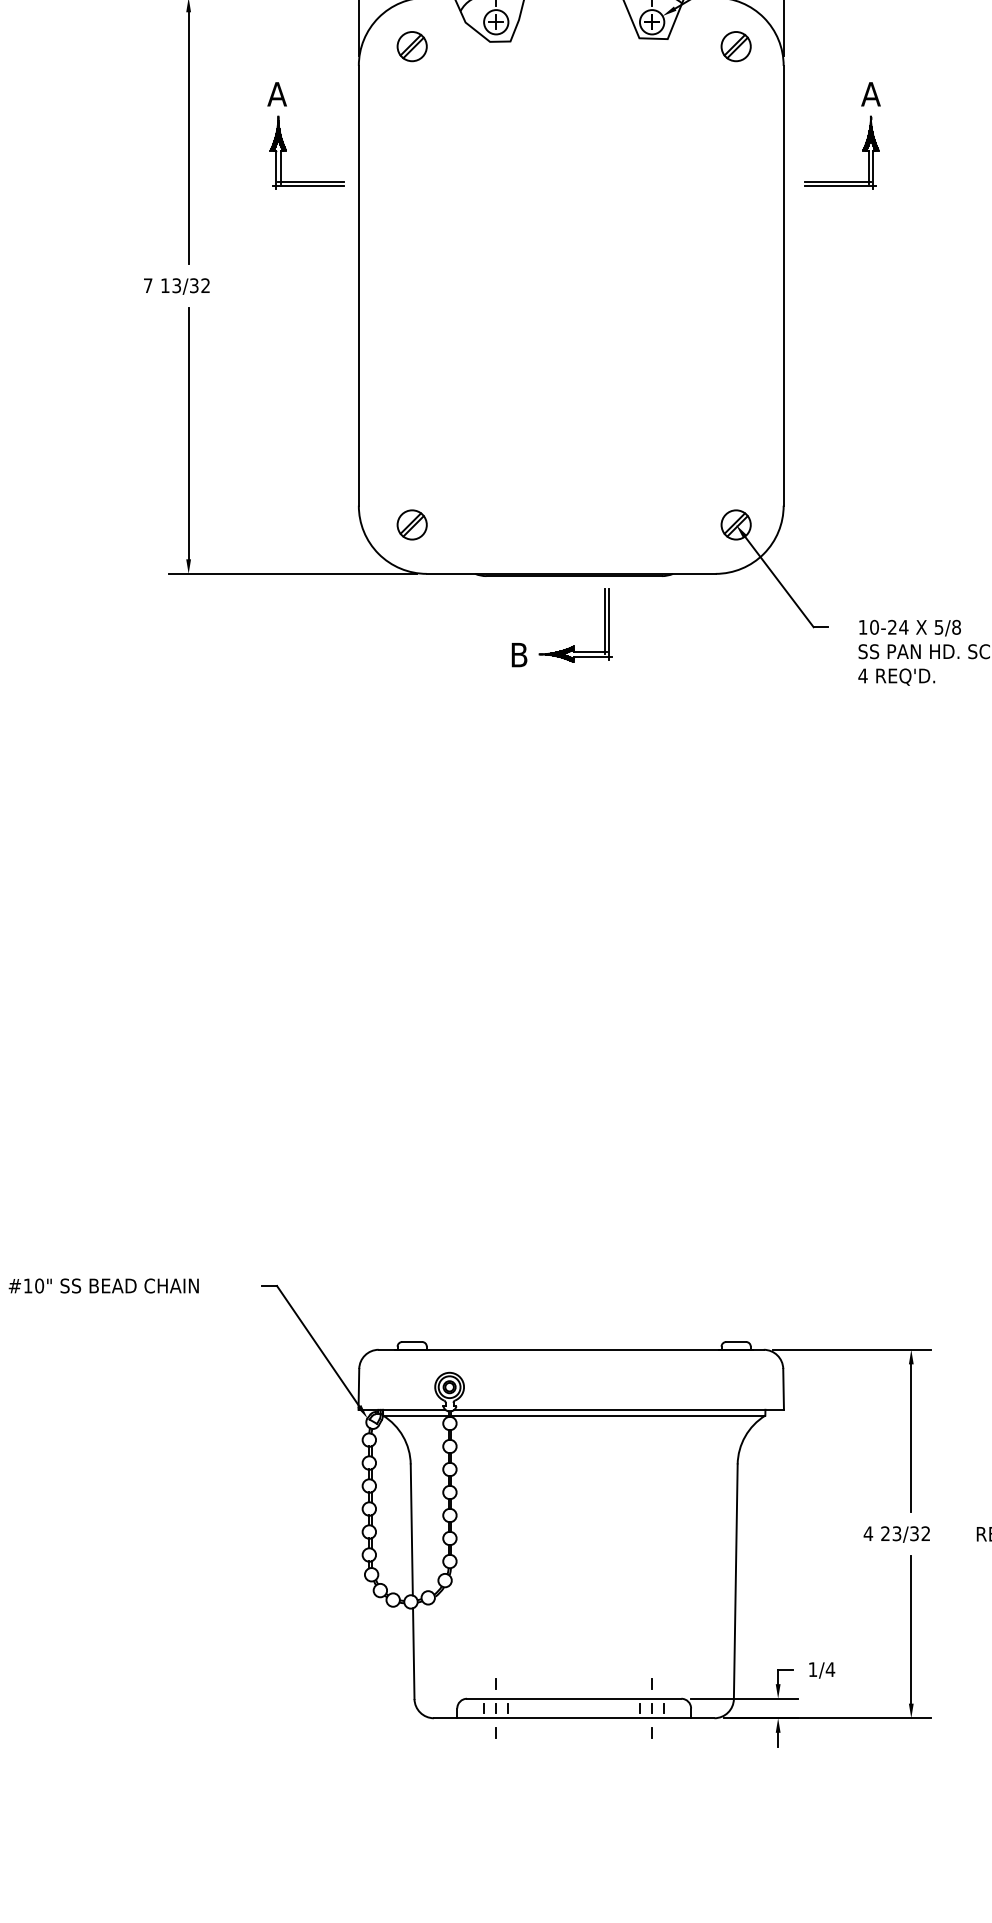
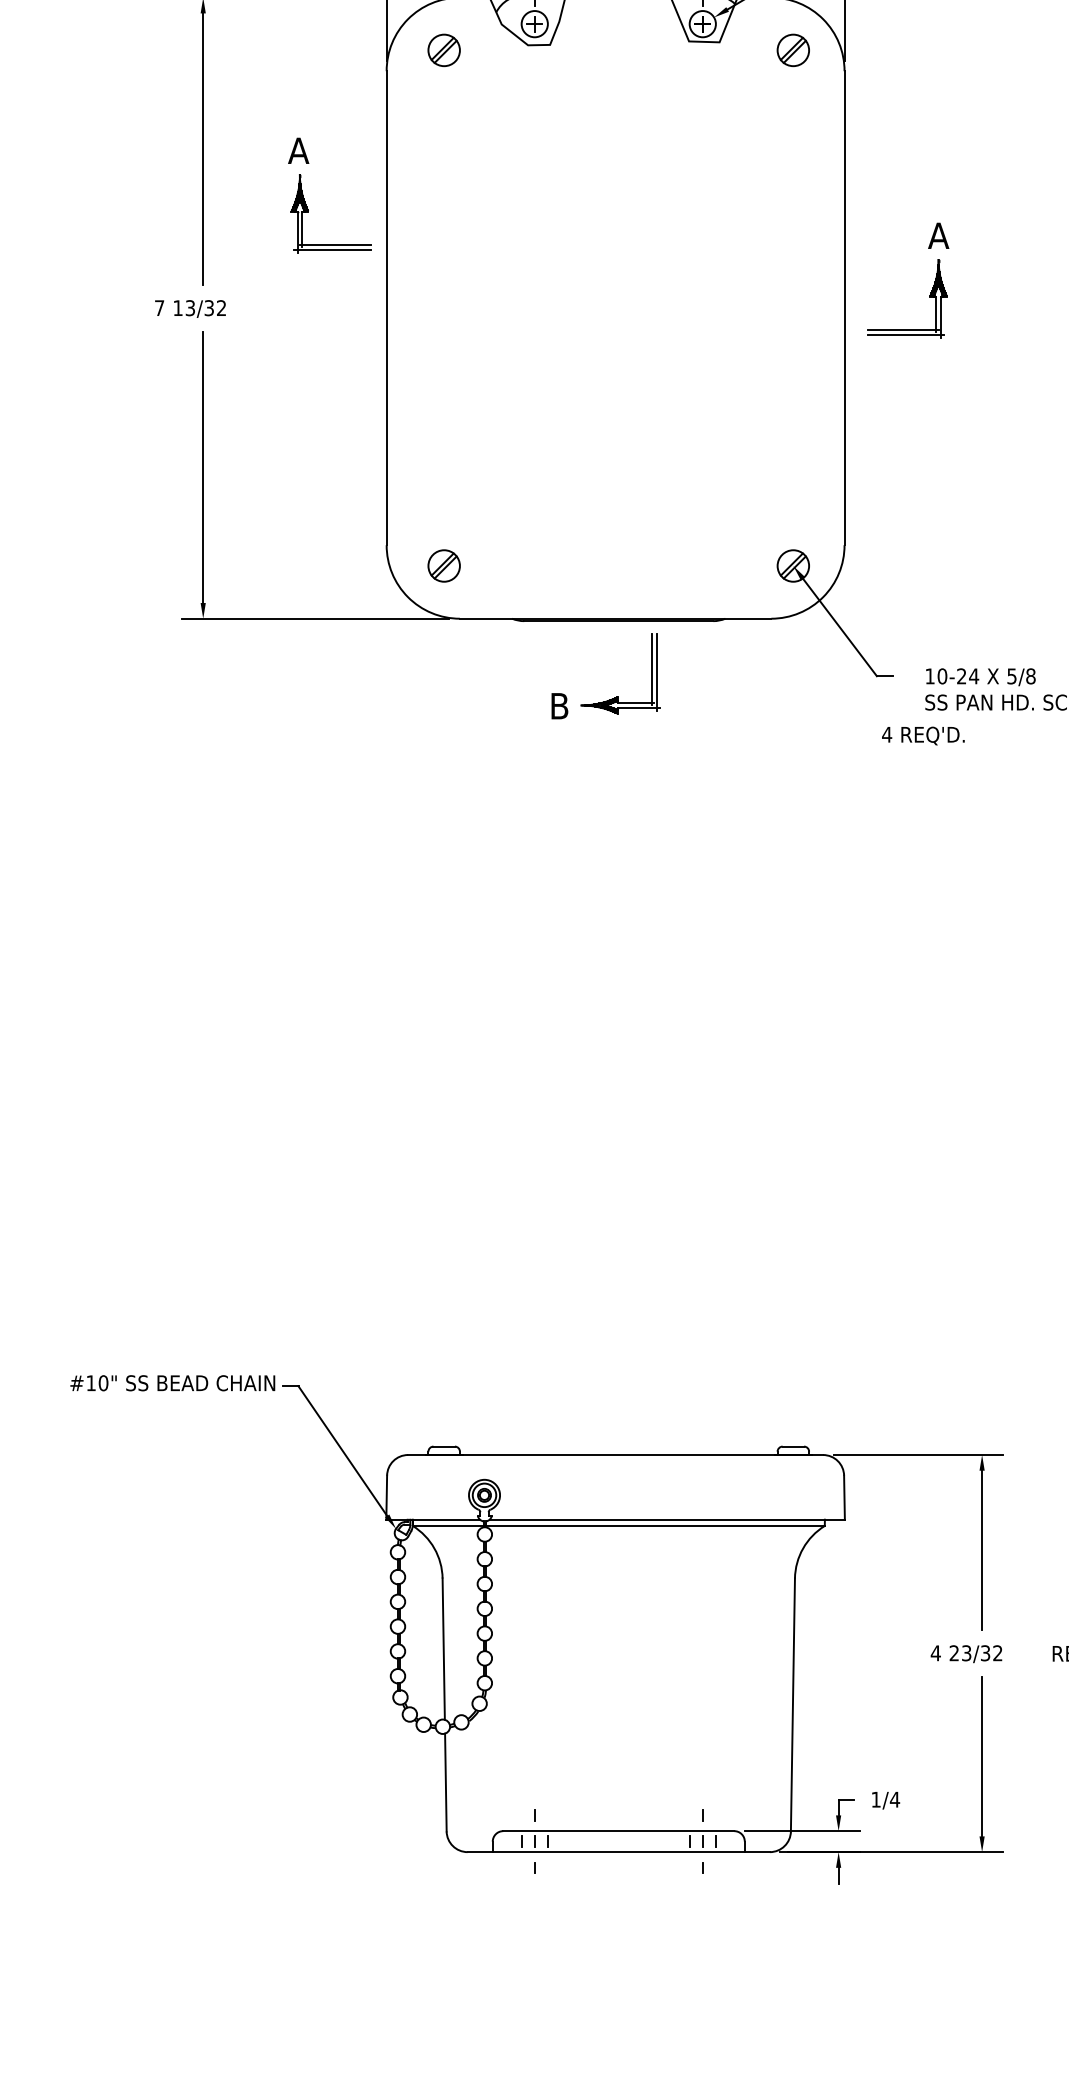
part: (865, 142) -> (932, 287), moved
part: (285, 145) -> (307, 206), moved
text: (896, 676) -> (923, 735), moved
text: (103, 1286) -> (172, 1383), moved

